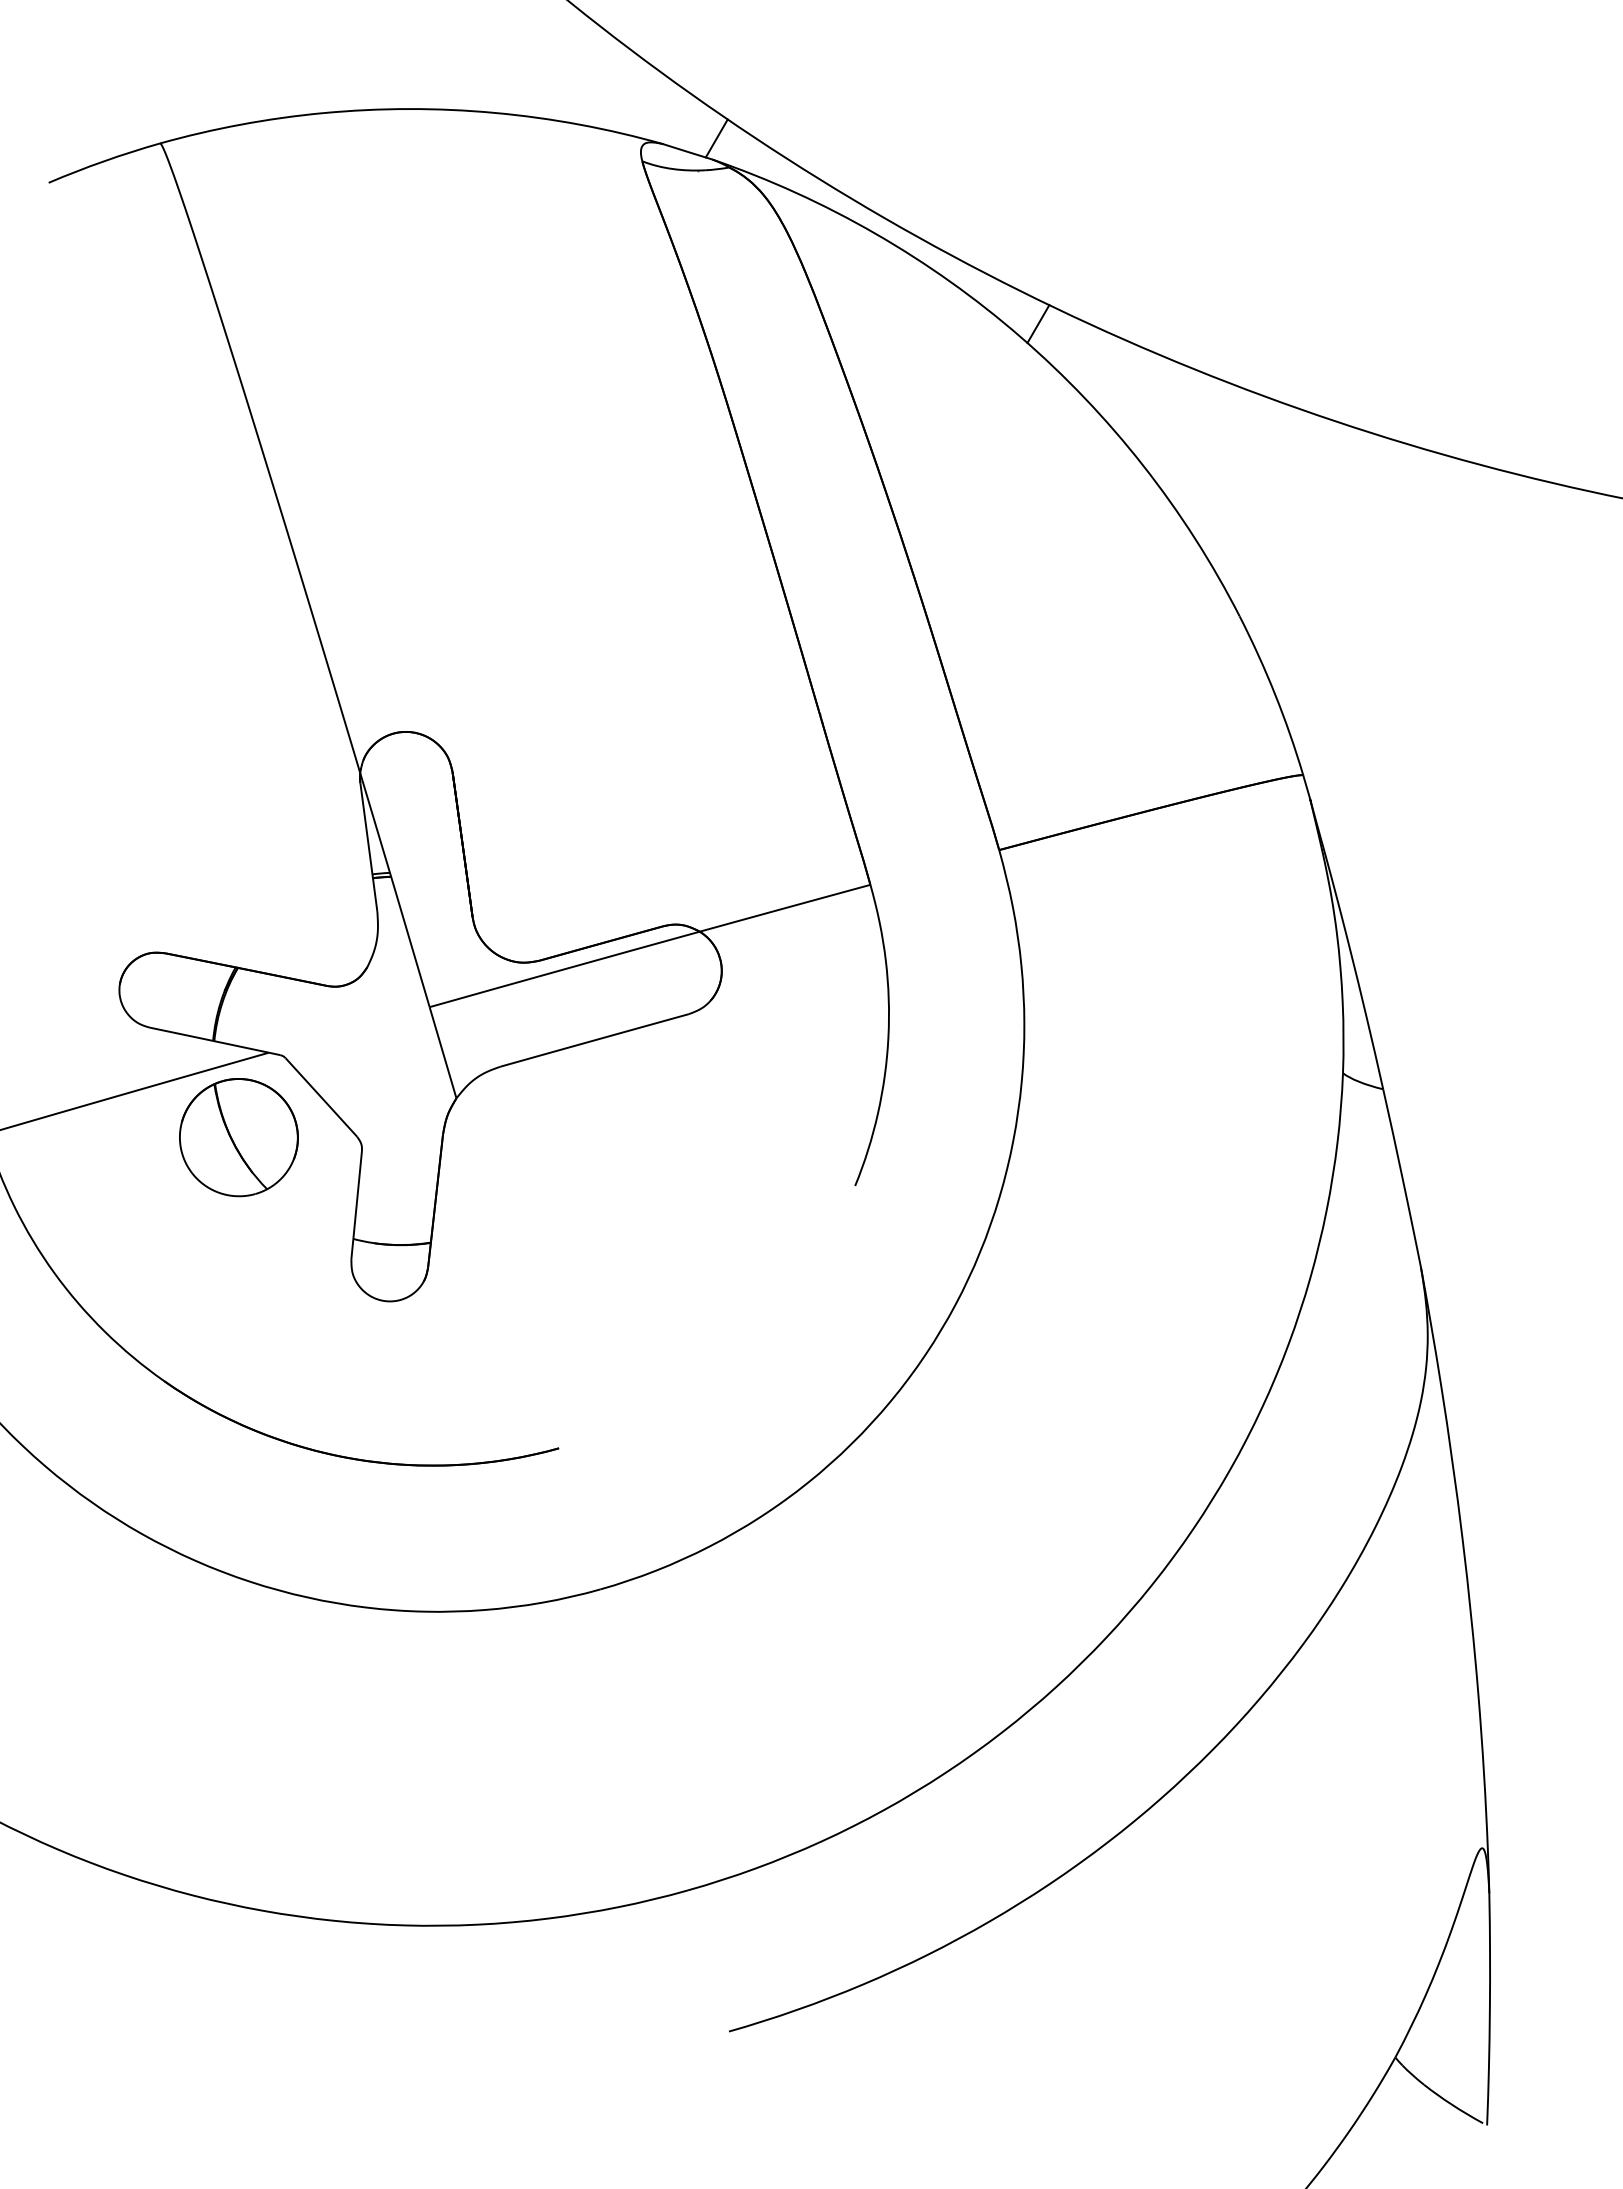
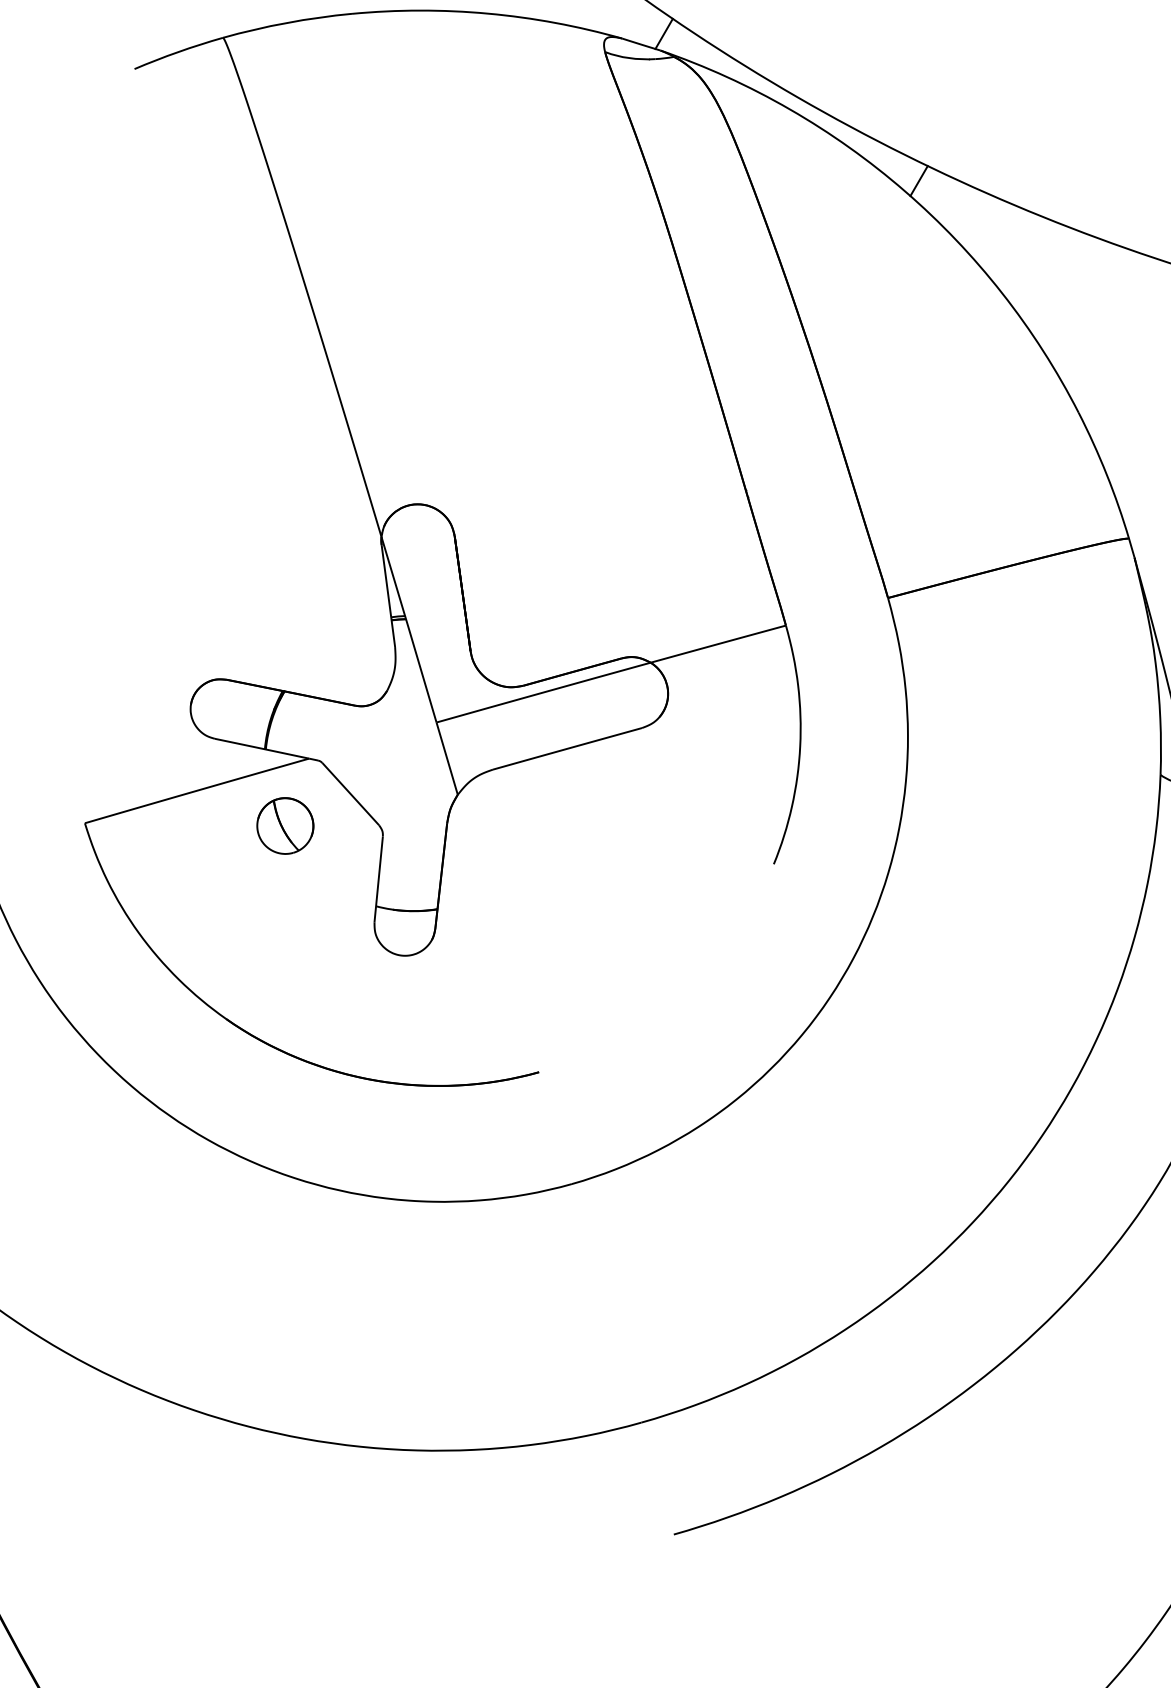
part: (238, 1137) -> (285, 825), size x0.6

